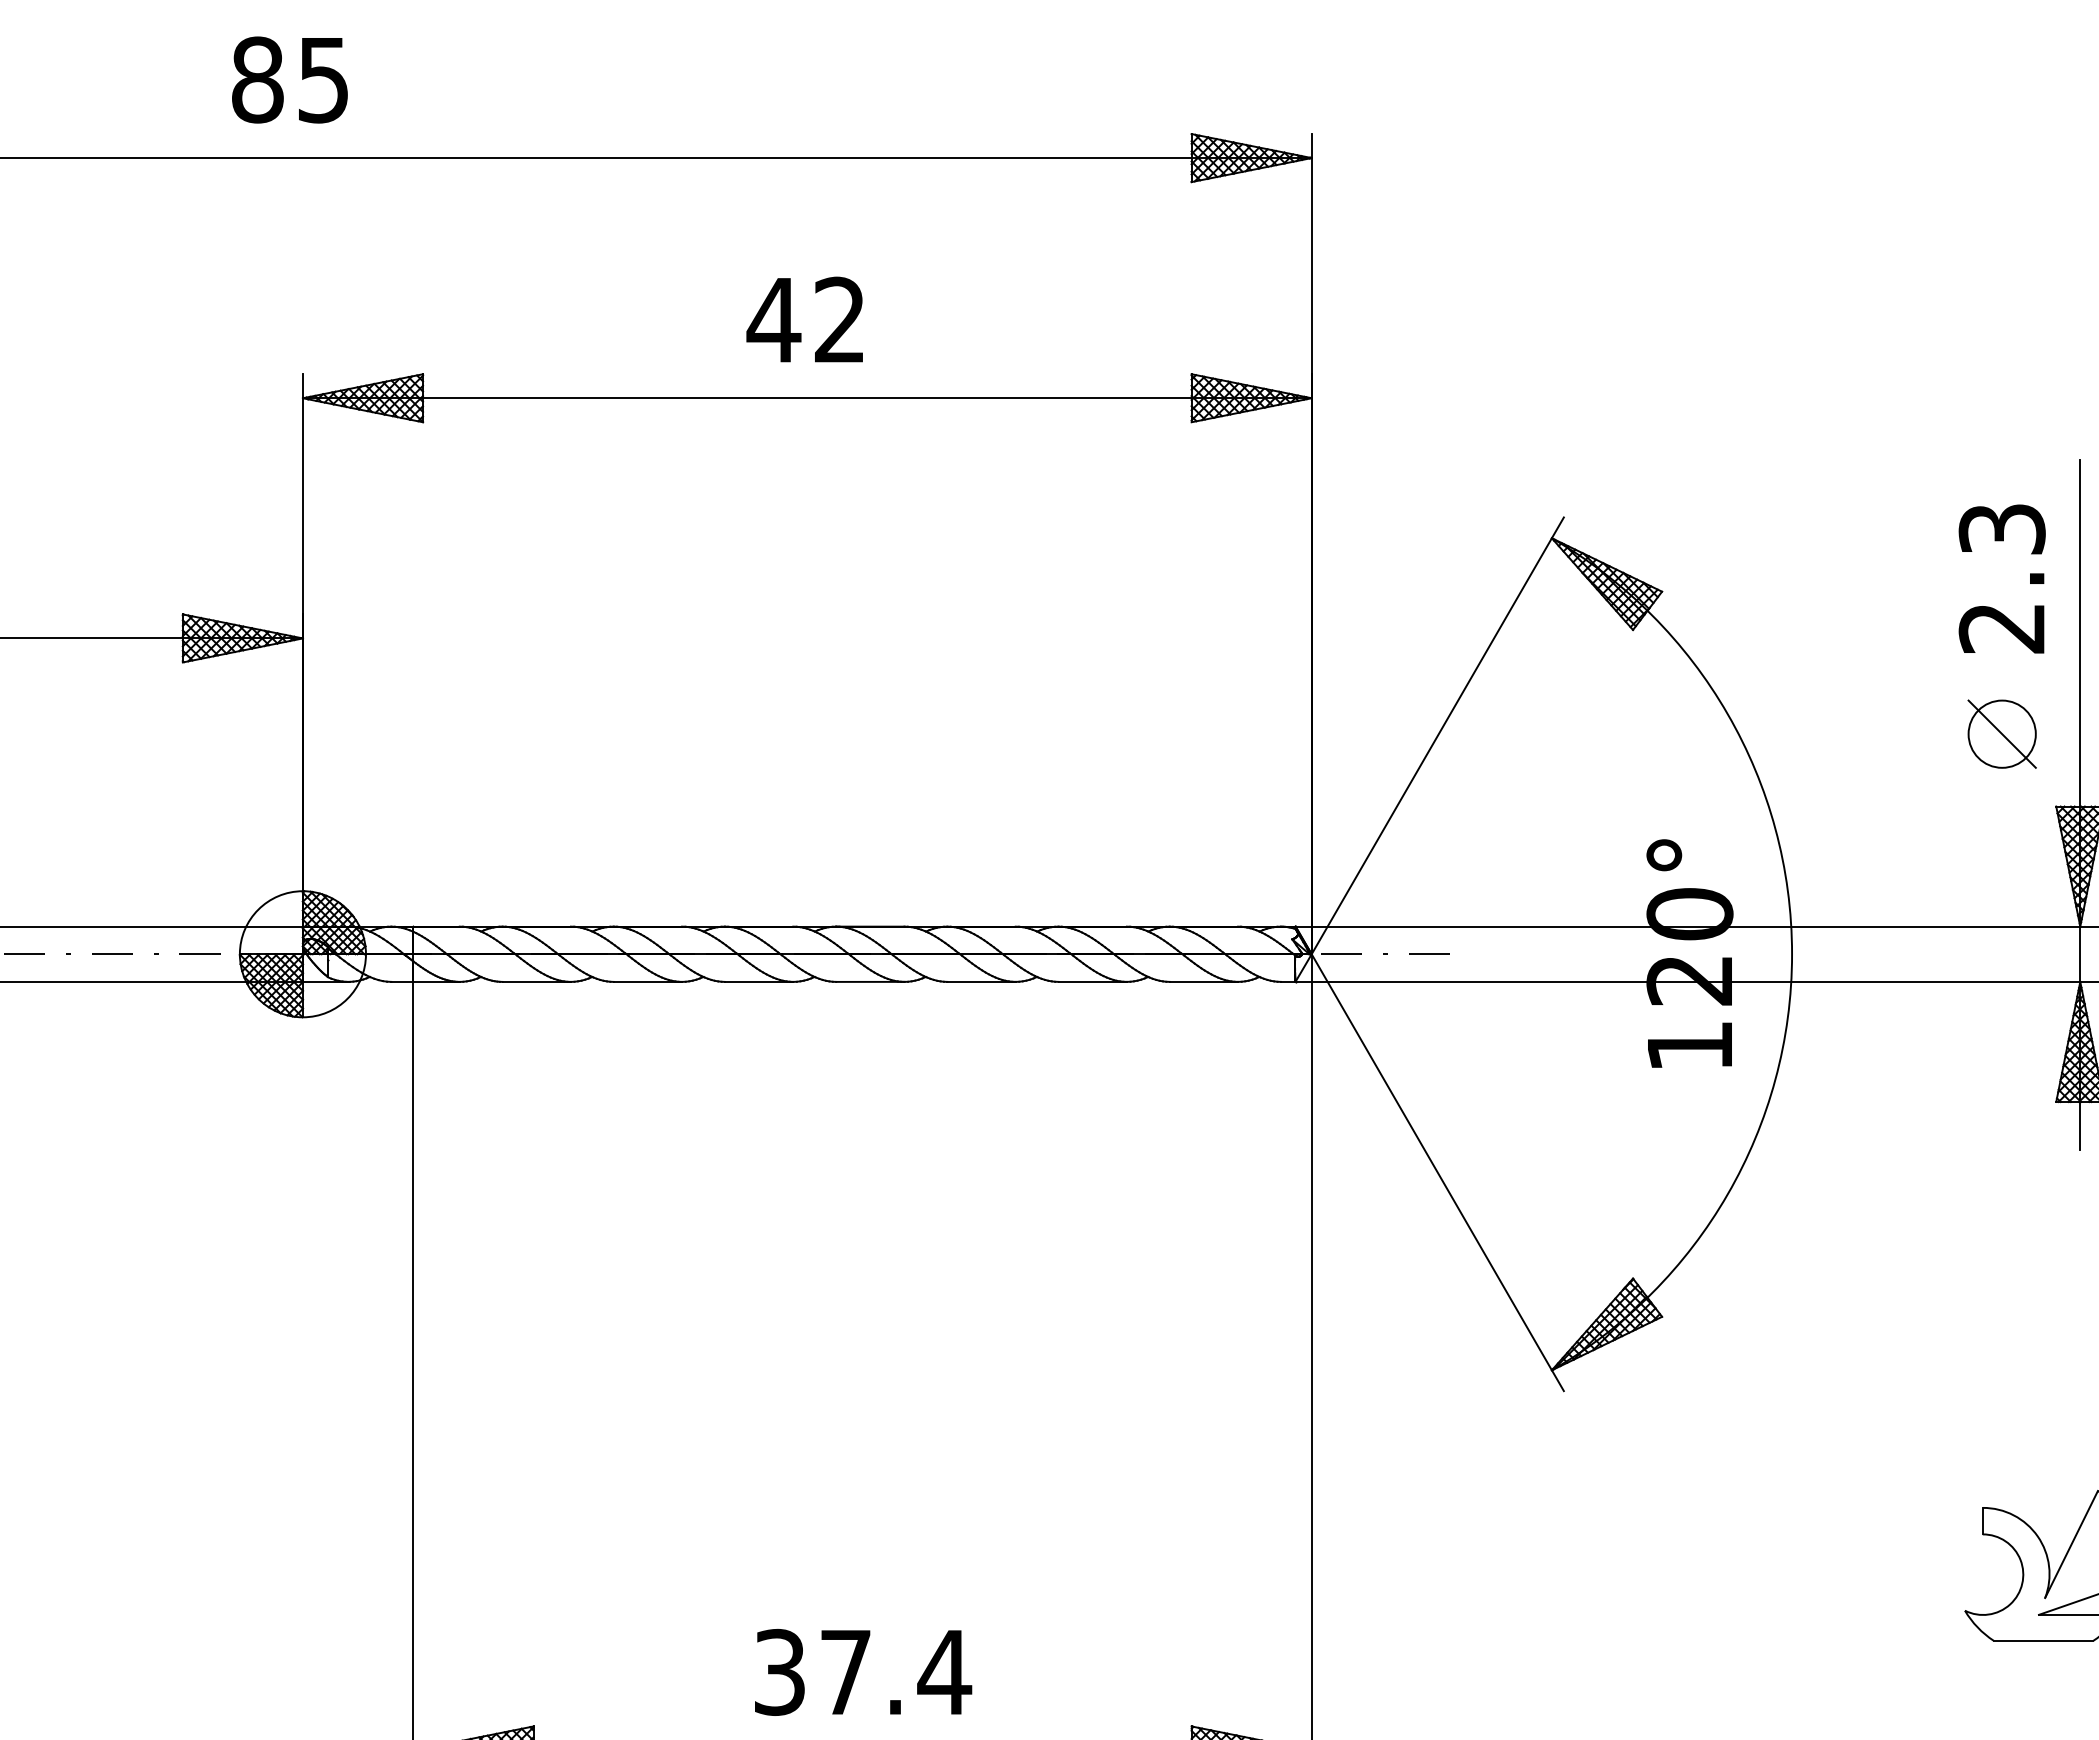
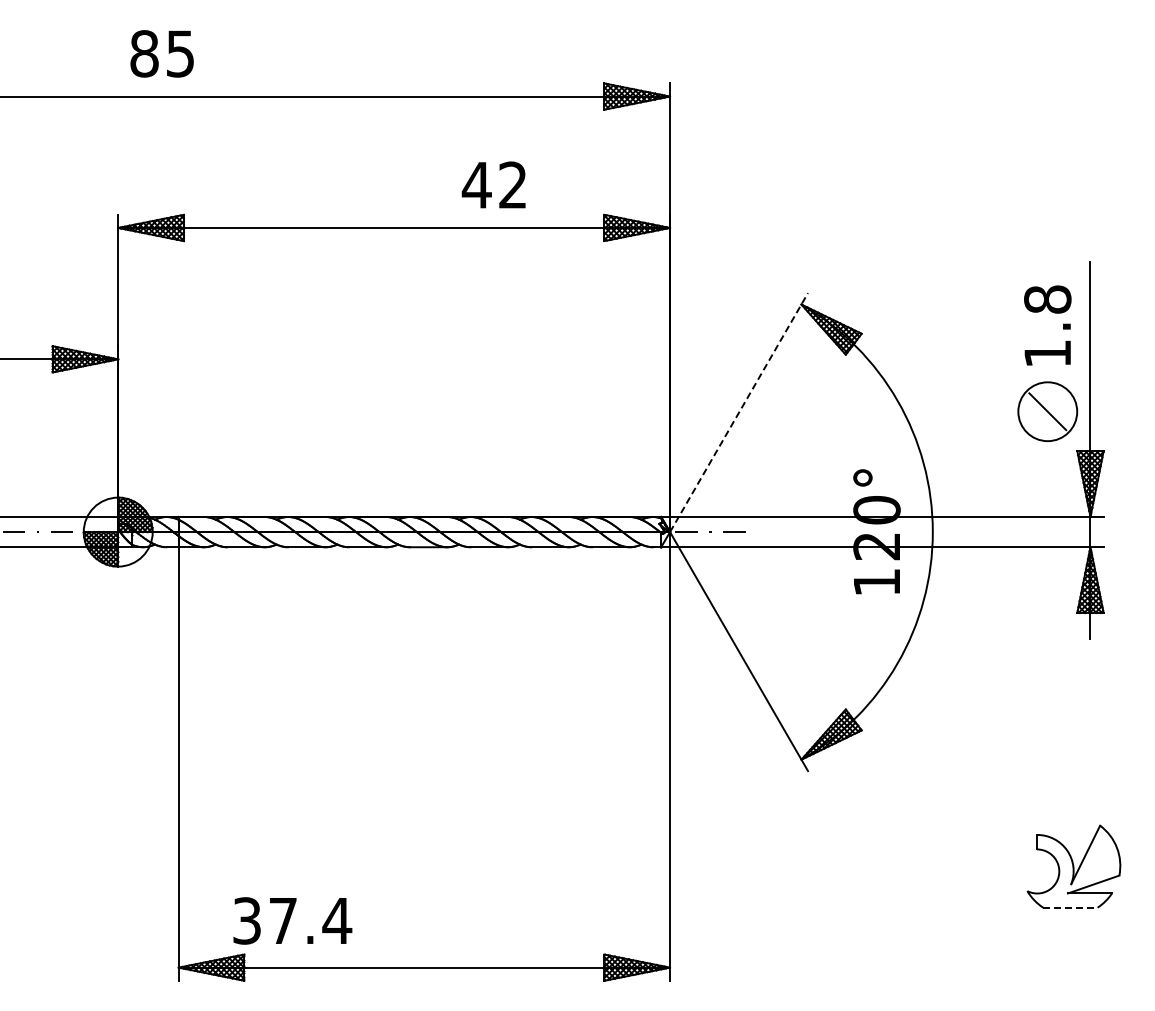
text: (288, 79) -> (161, 53), moved
text: (804, 318) -> (493, 184), moved
text: (2001, 578) -> (1047, 326), 2.3 -> 1.8
circle: (2001, 733) -> (1047, 411), size x1.6
line: (1438, 735) -> (739, 412), solid -> dashed
line: (2043, 1640) -> (1070, 907), solid -> dashed
text: (862, 1671) -> (292, 920), moved

